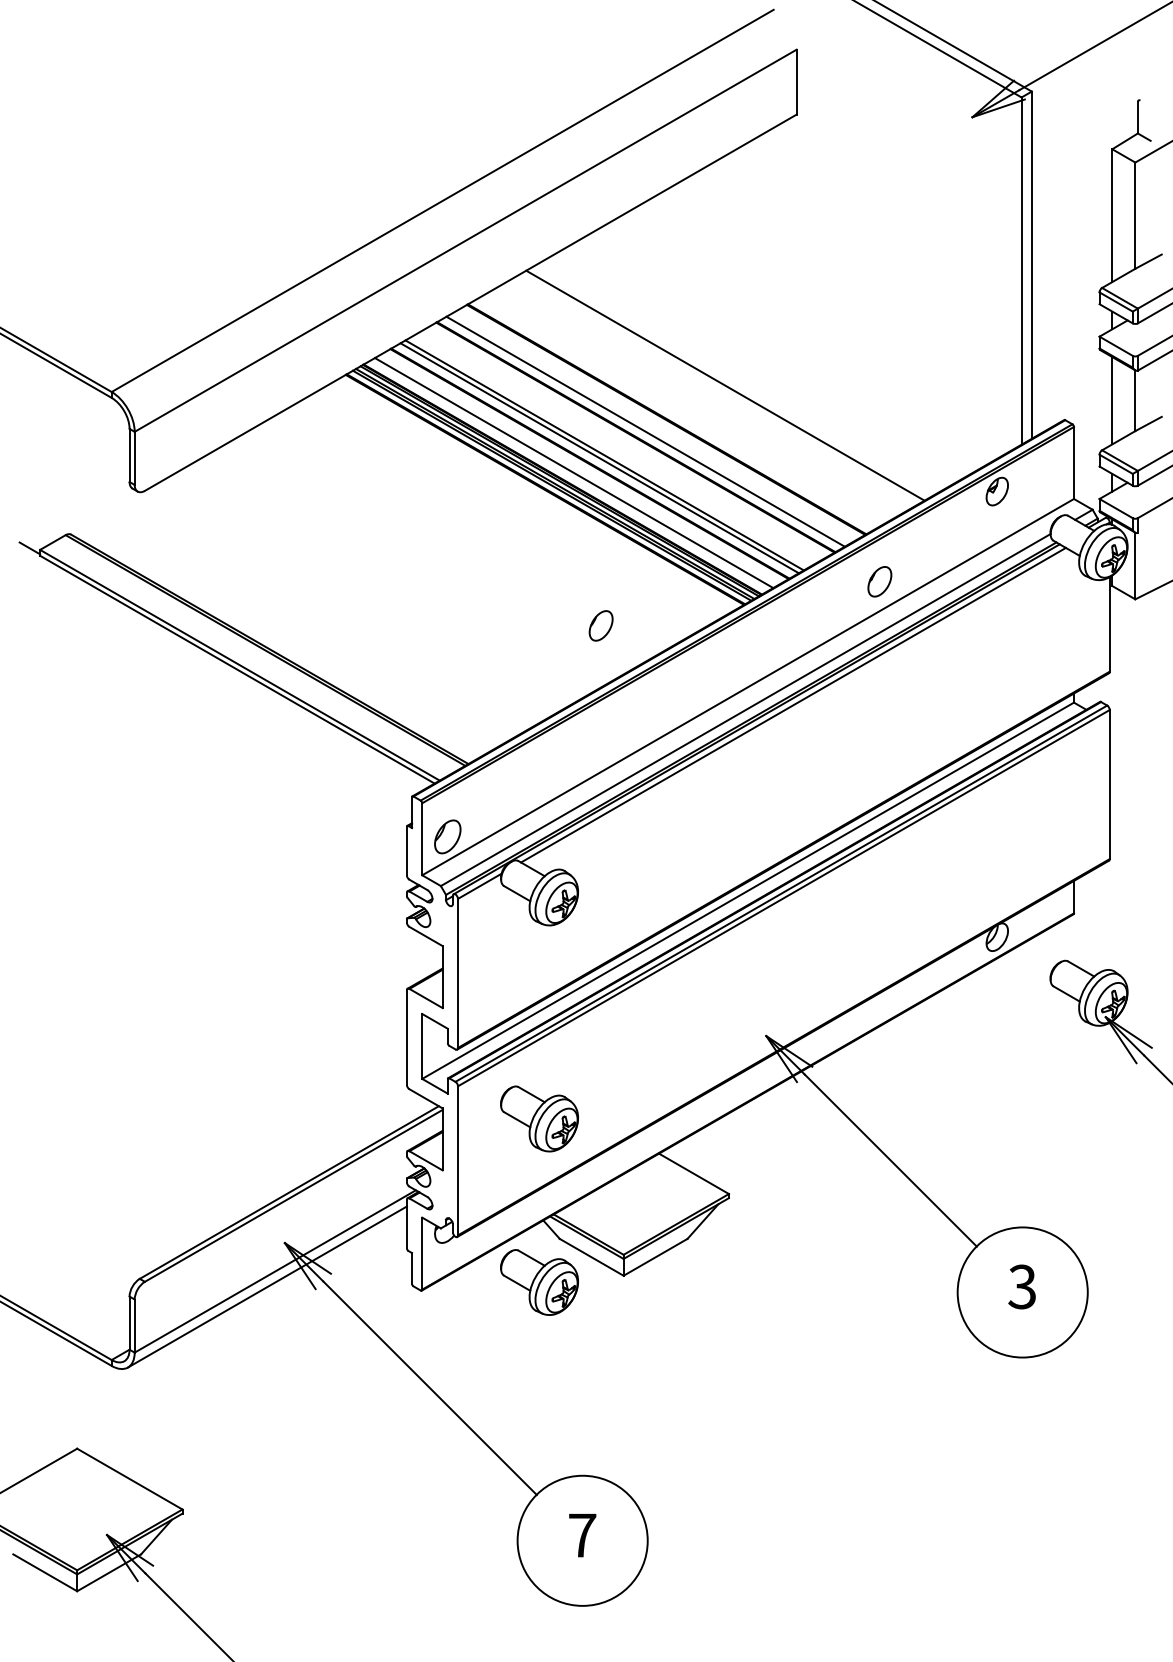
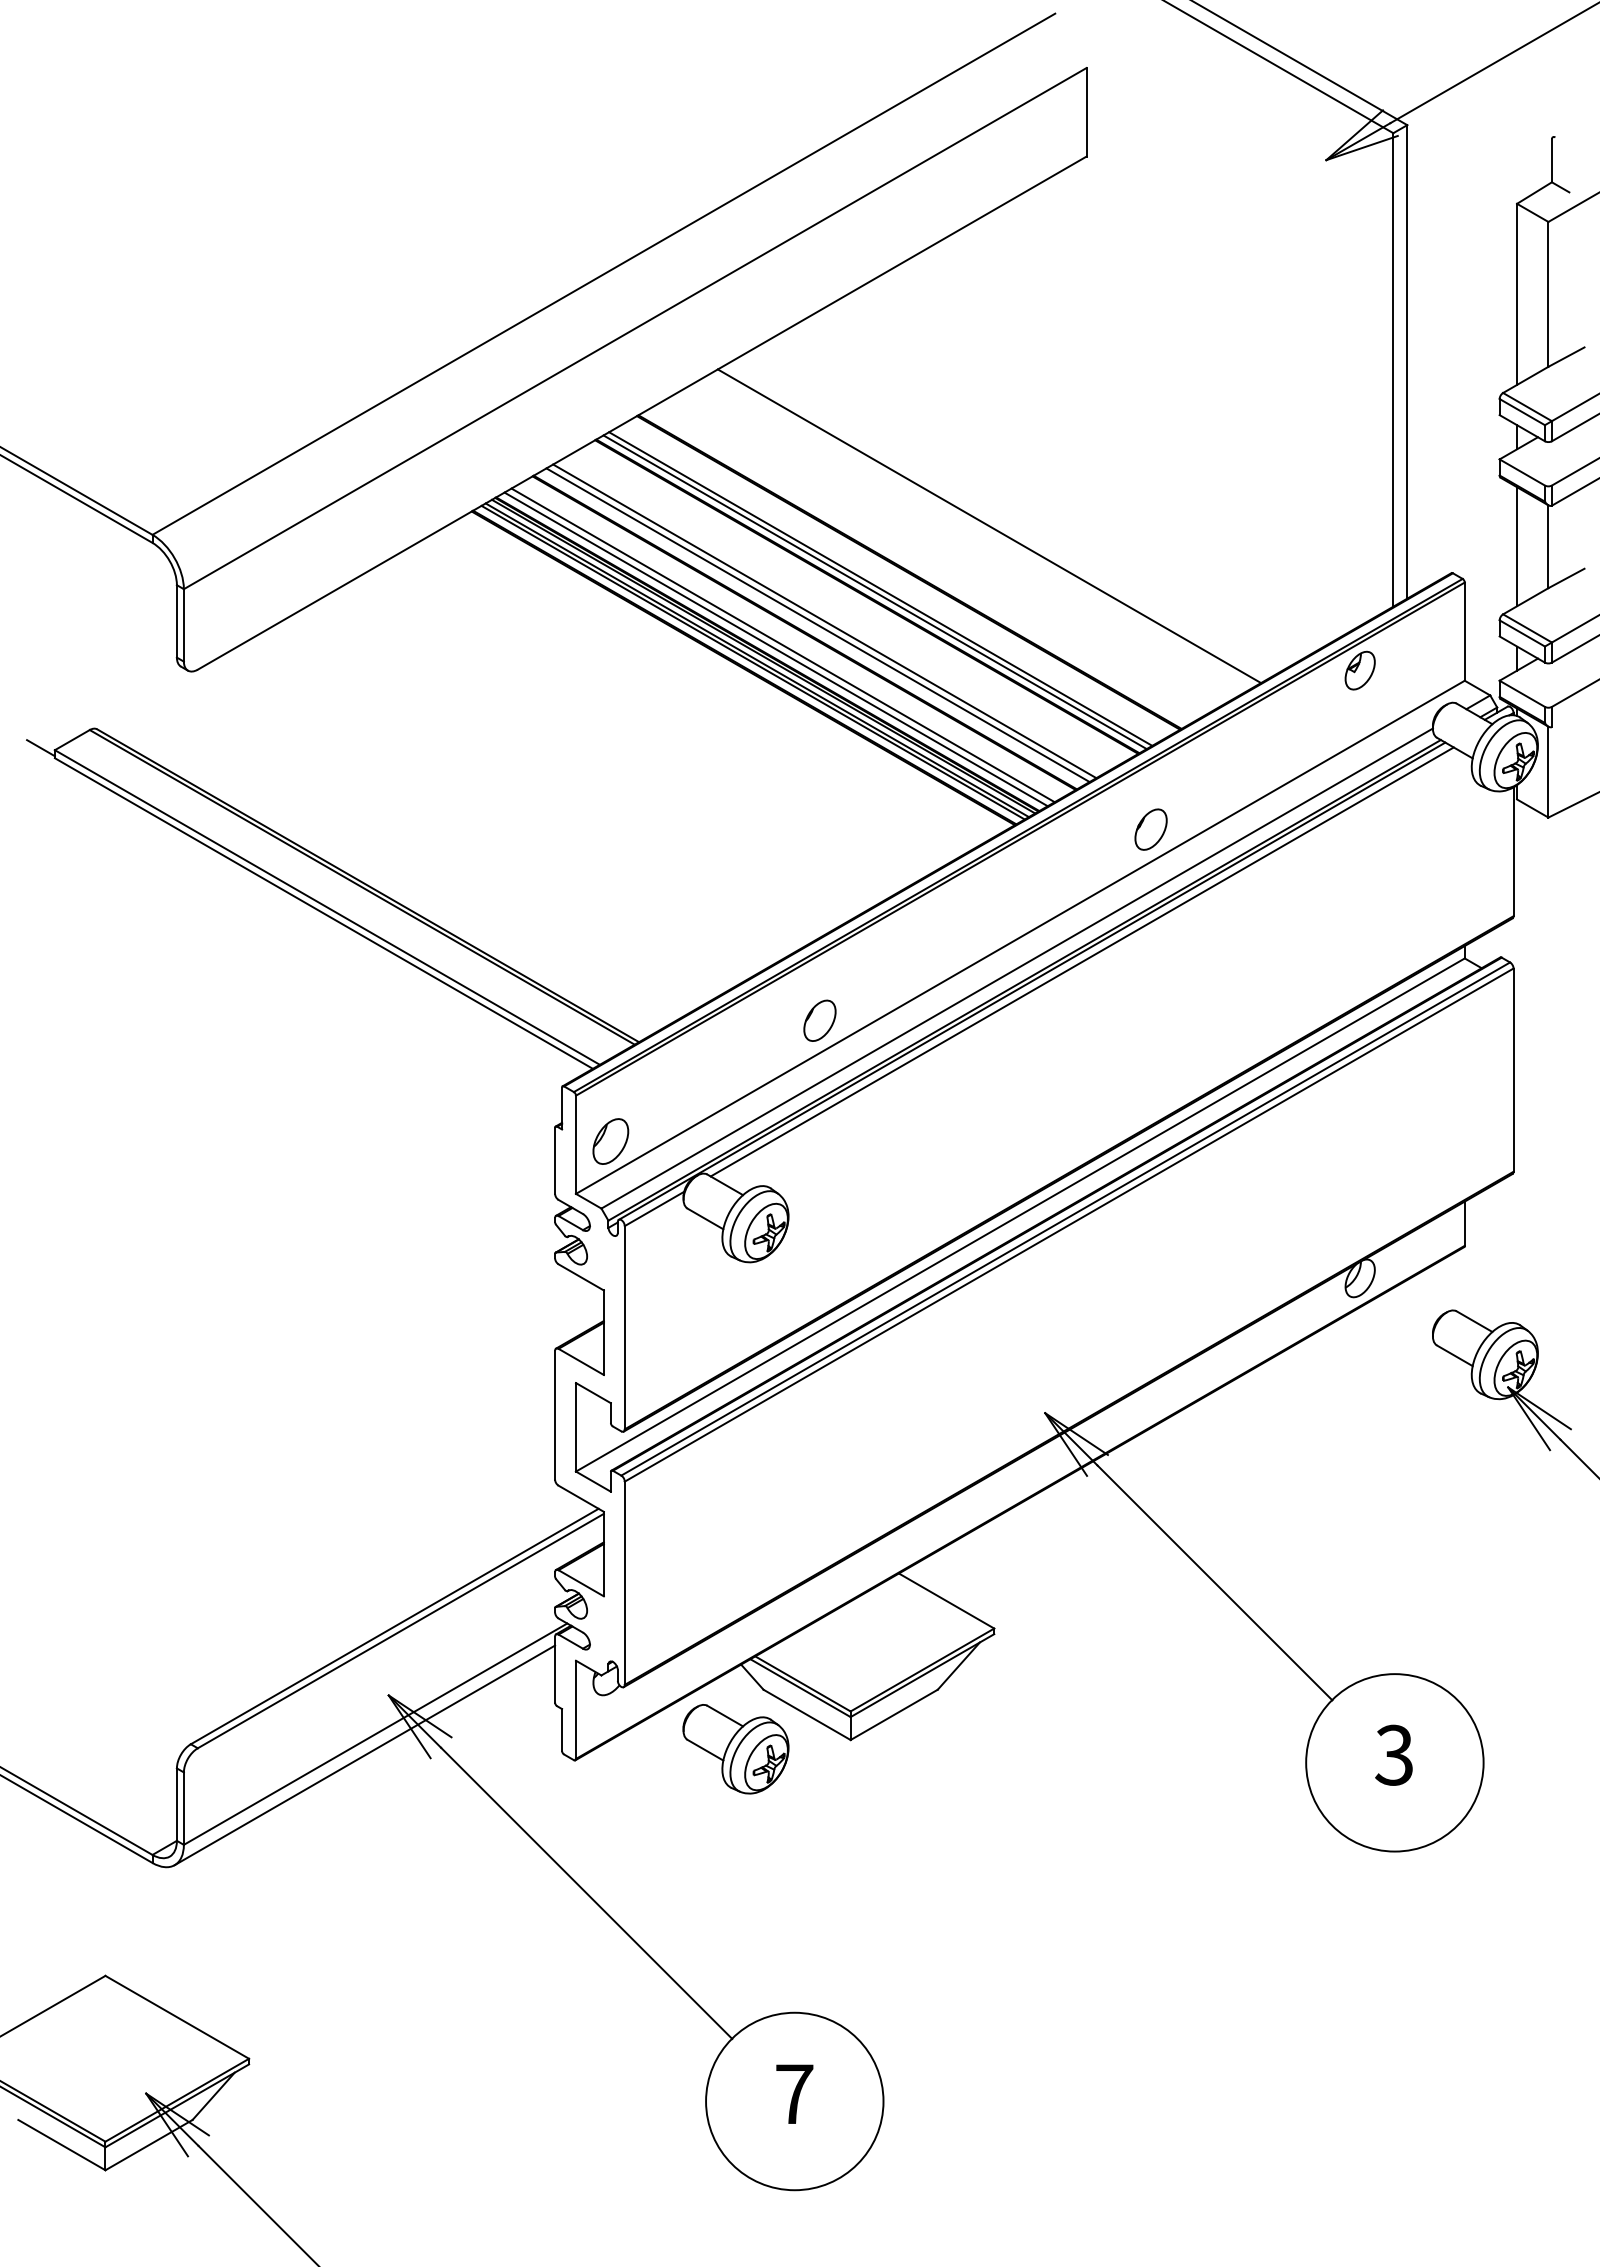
line: (641, 434) -> (874, 592), added
line: (568, 476) -> (775, 649), added
part: (879, 581) -> (1150, 829), moved
part: (600, 625) -> (819, 1020), moved
part: (539, 1119) -> (735, 1526), removed

